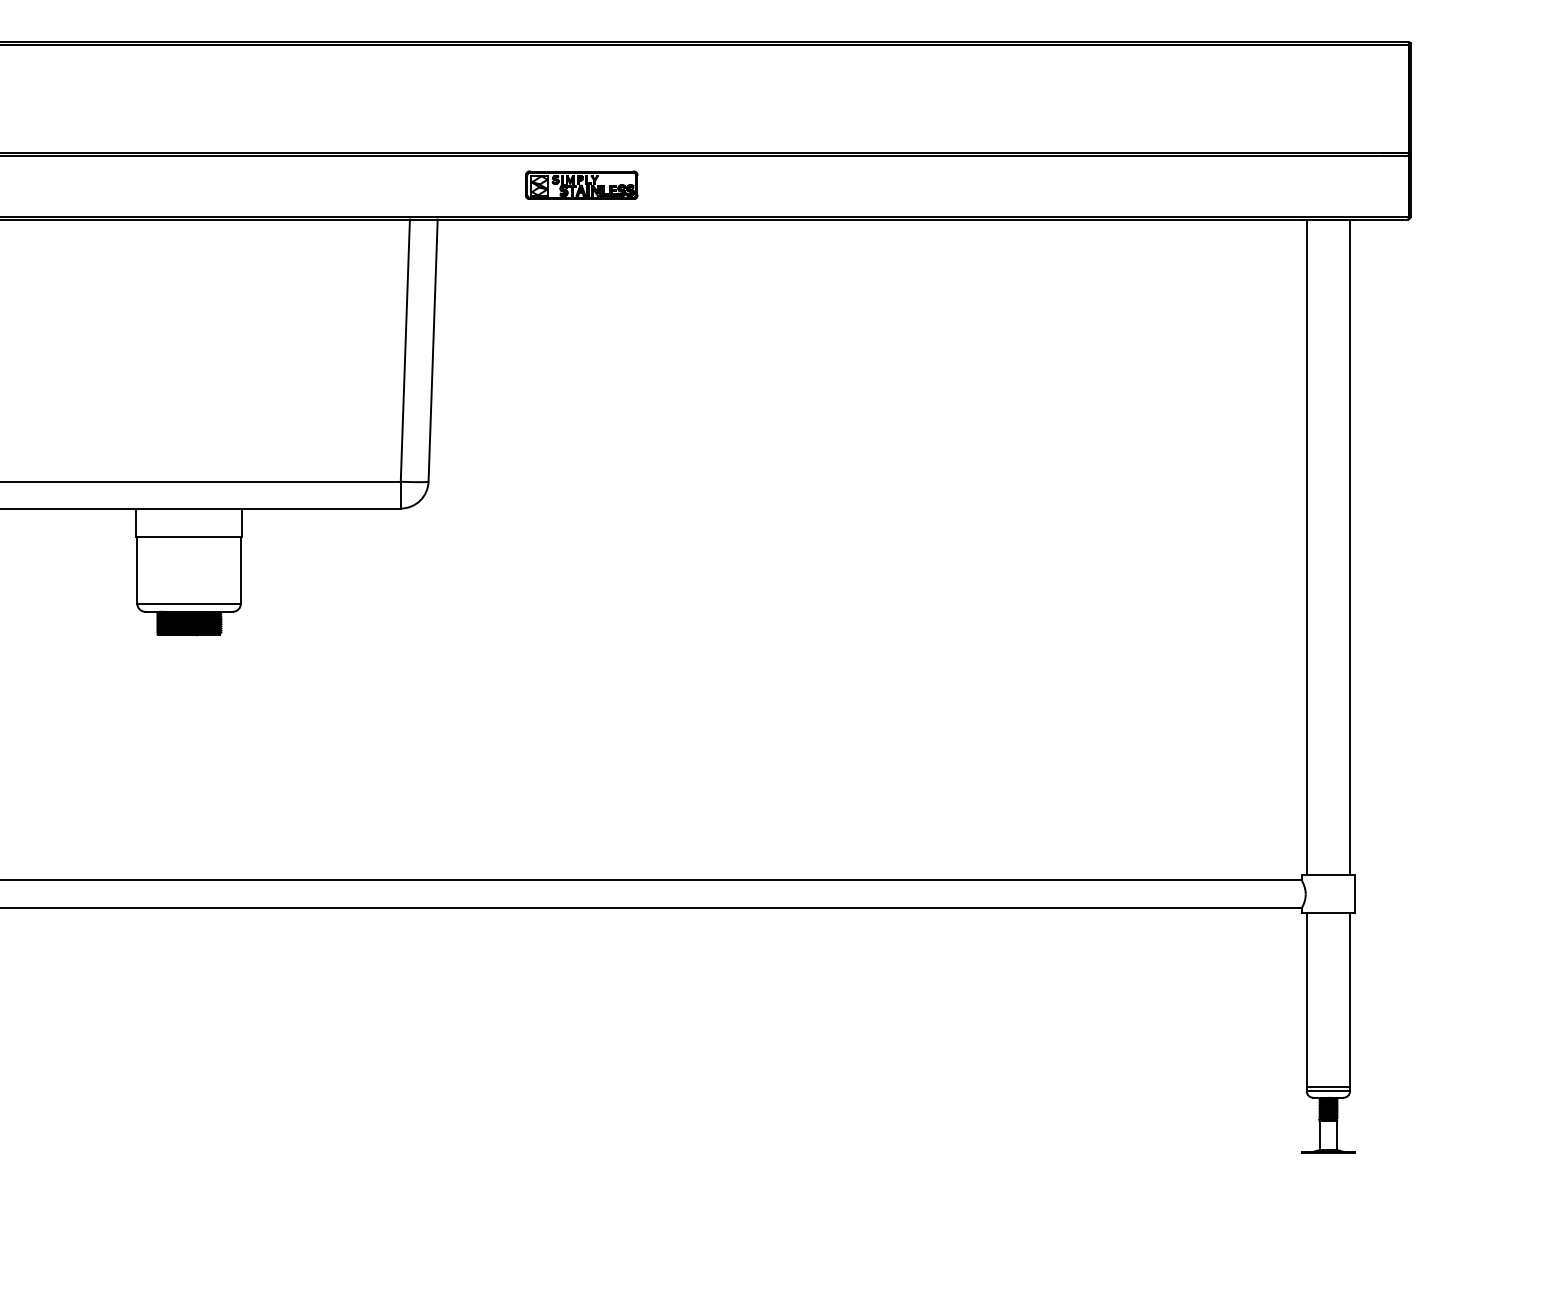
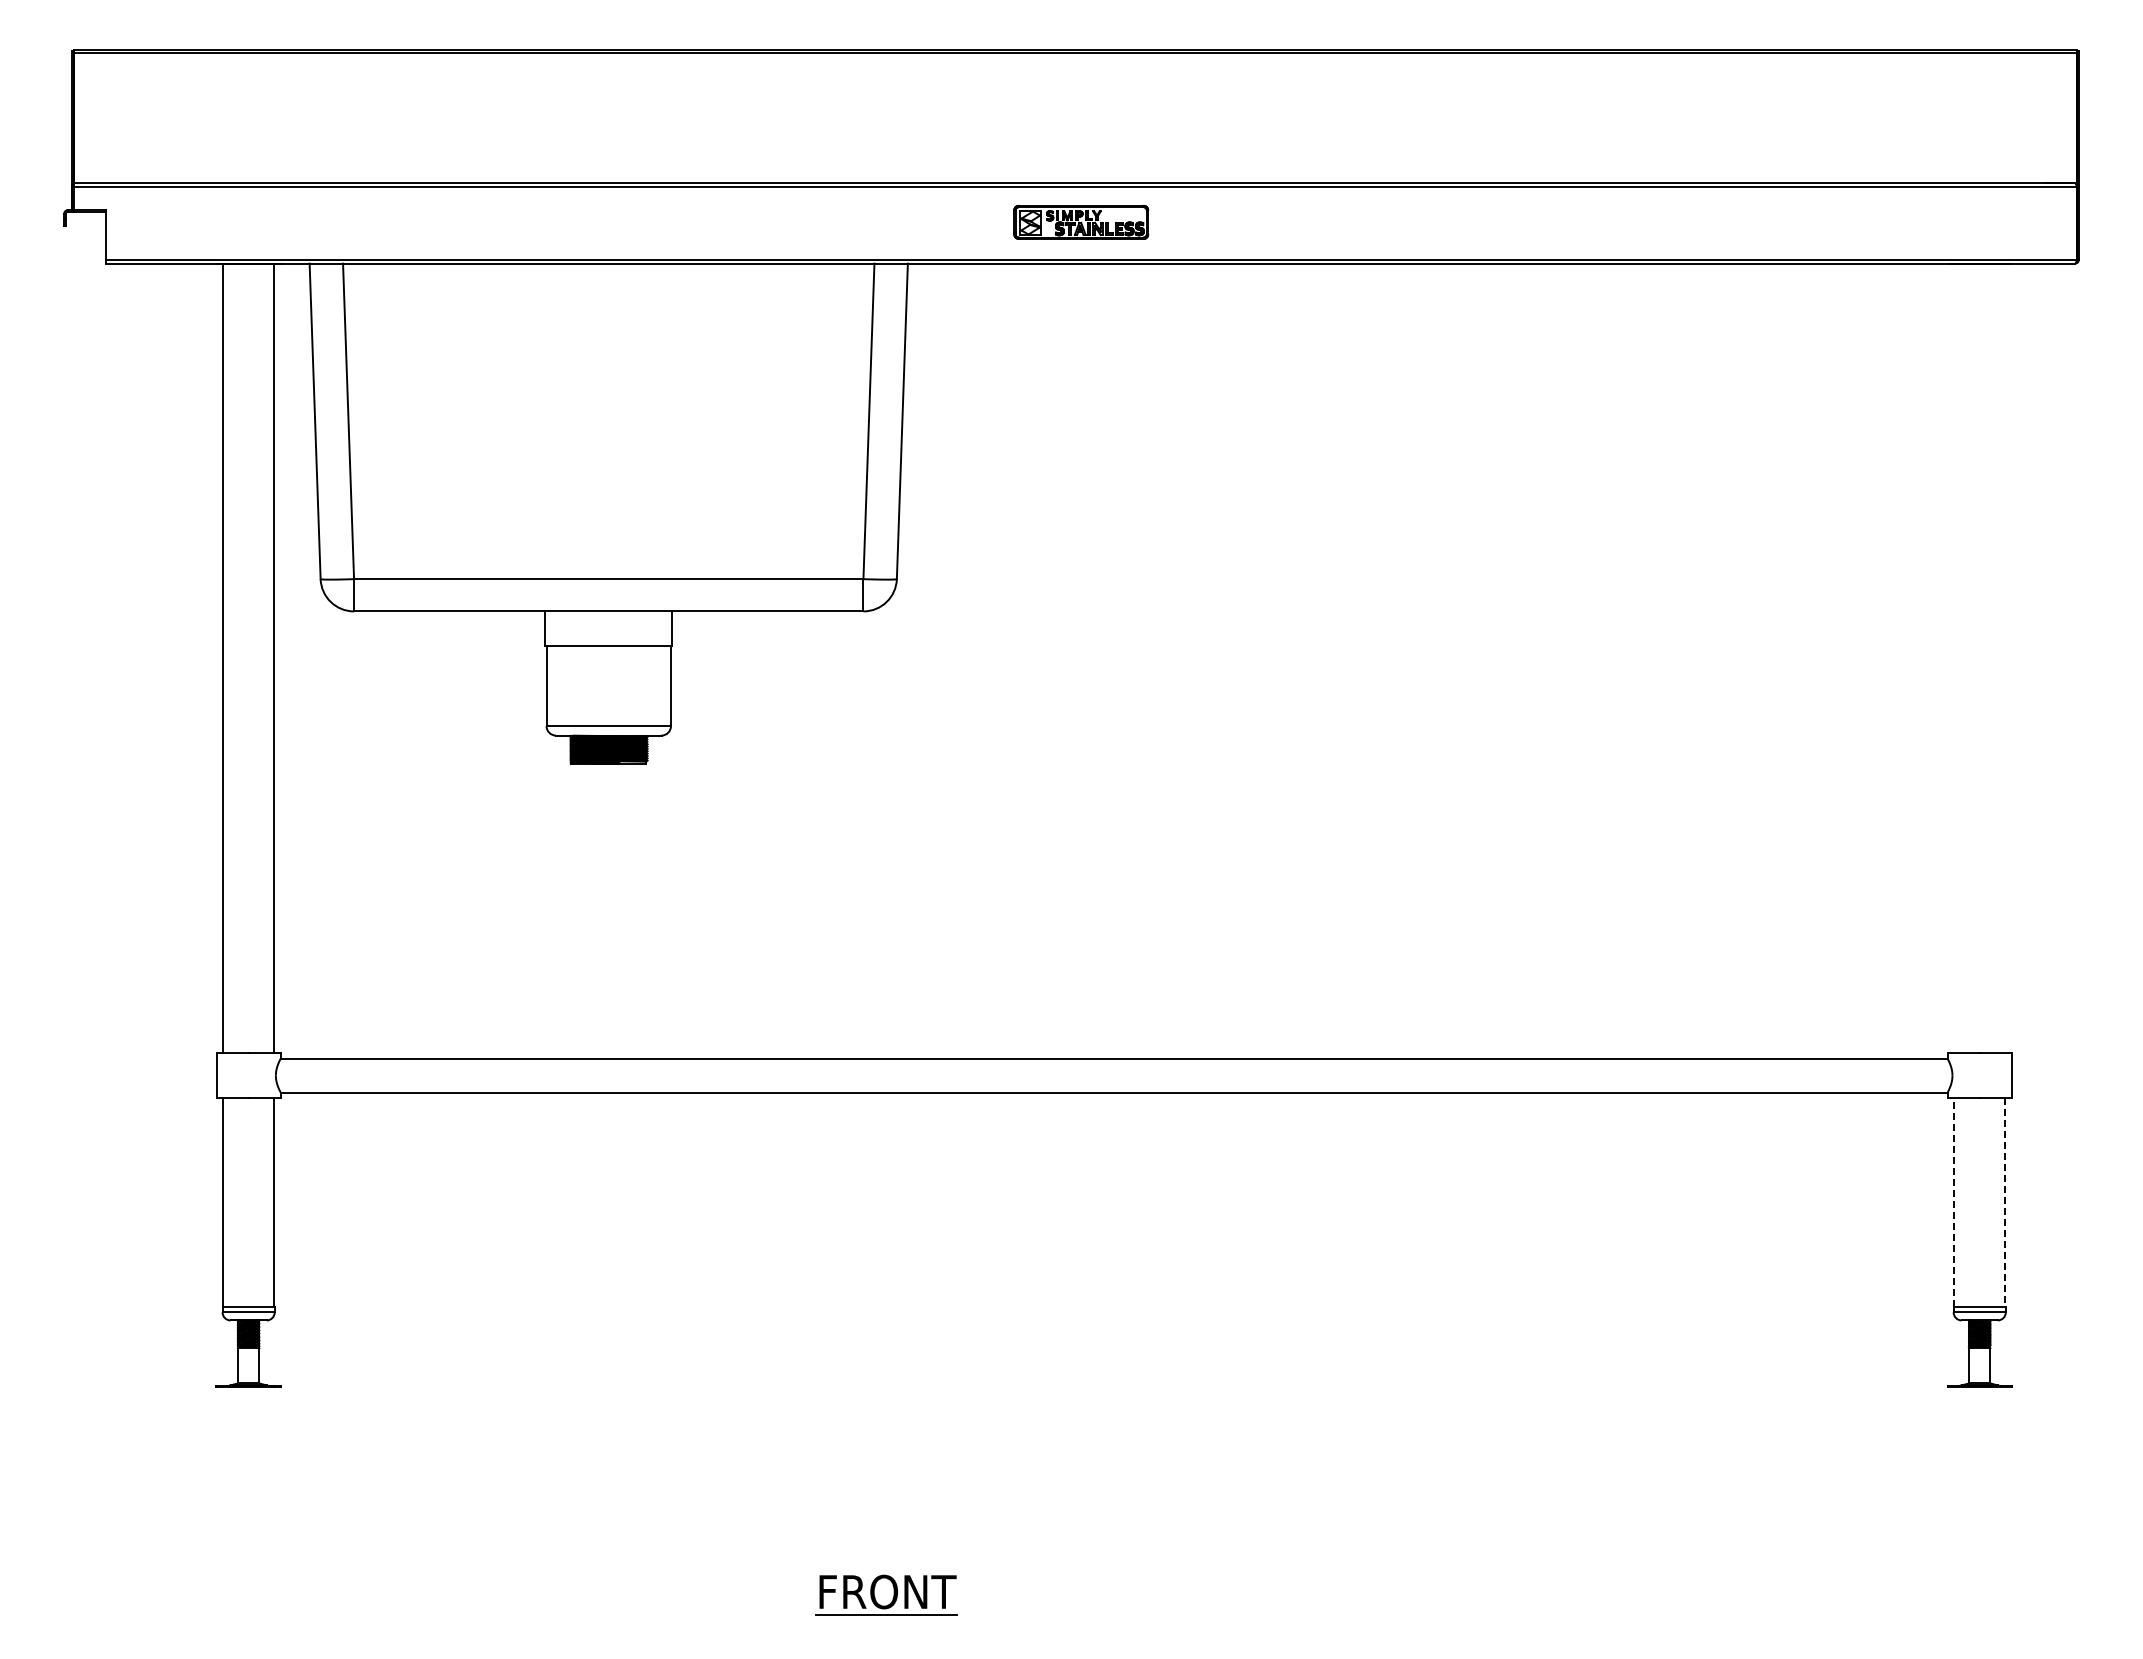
line: (1307, 547) -> (1954, 658), removed
line: (1349, 547) -> (2005, 658), removed
line: (1307, 999) -> (1954, 1202), solid -> dashed
line: (1349, 1000) -> (2005, 1203), solid -> dashed

